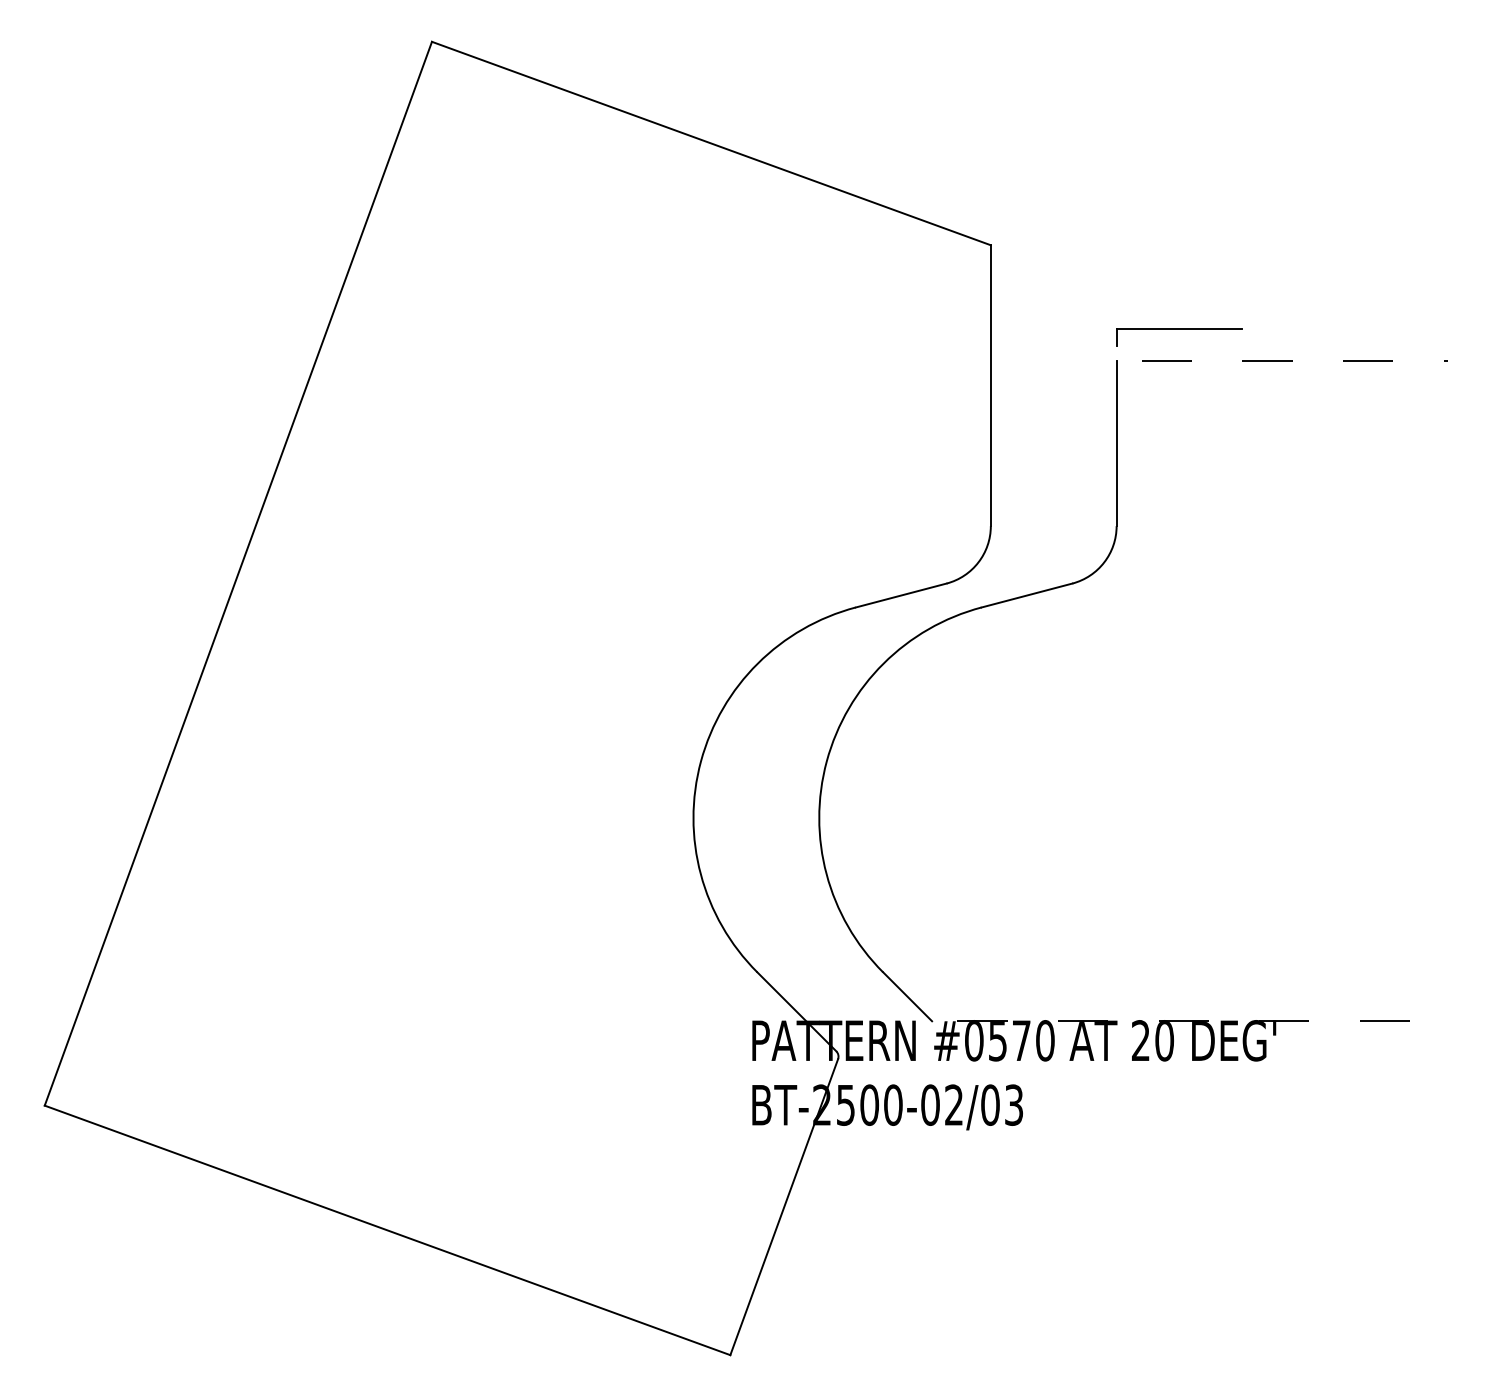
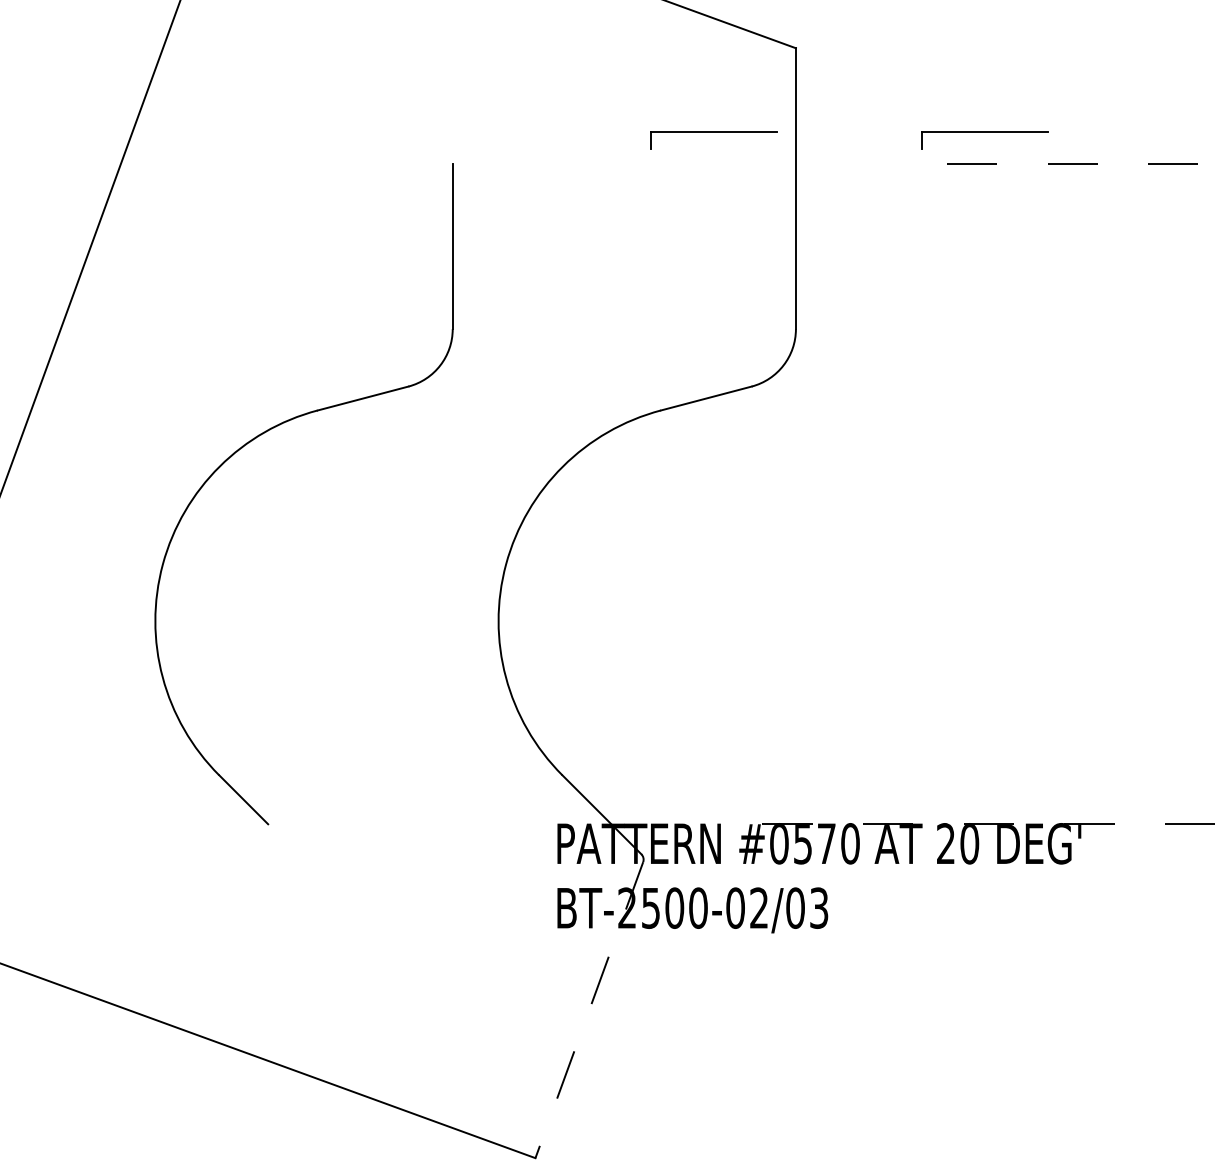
part: (908, 329) -> (713, 132), added
part: (932, 628) -> (268, 431), moved
line: (784, 1207) -> (589, 1010), solid -> dashed

